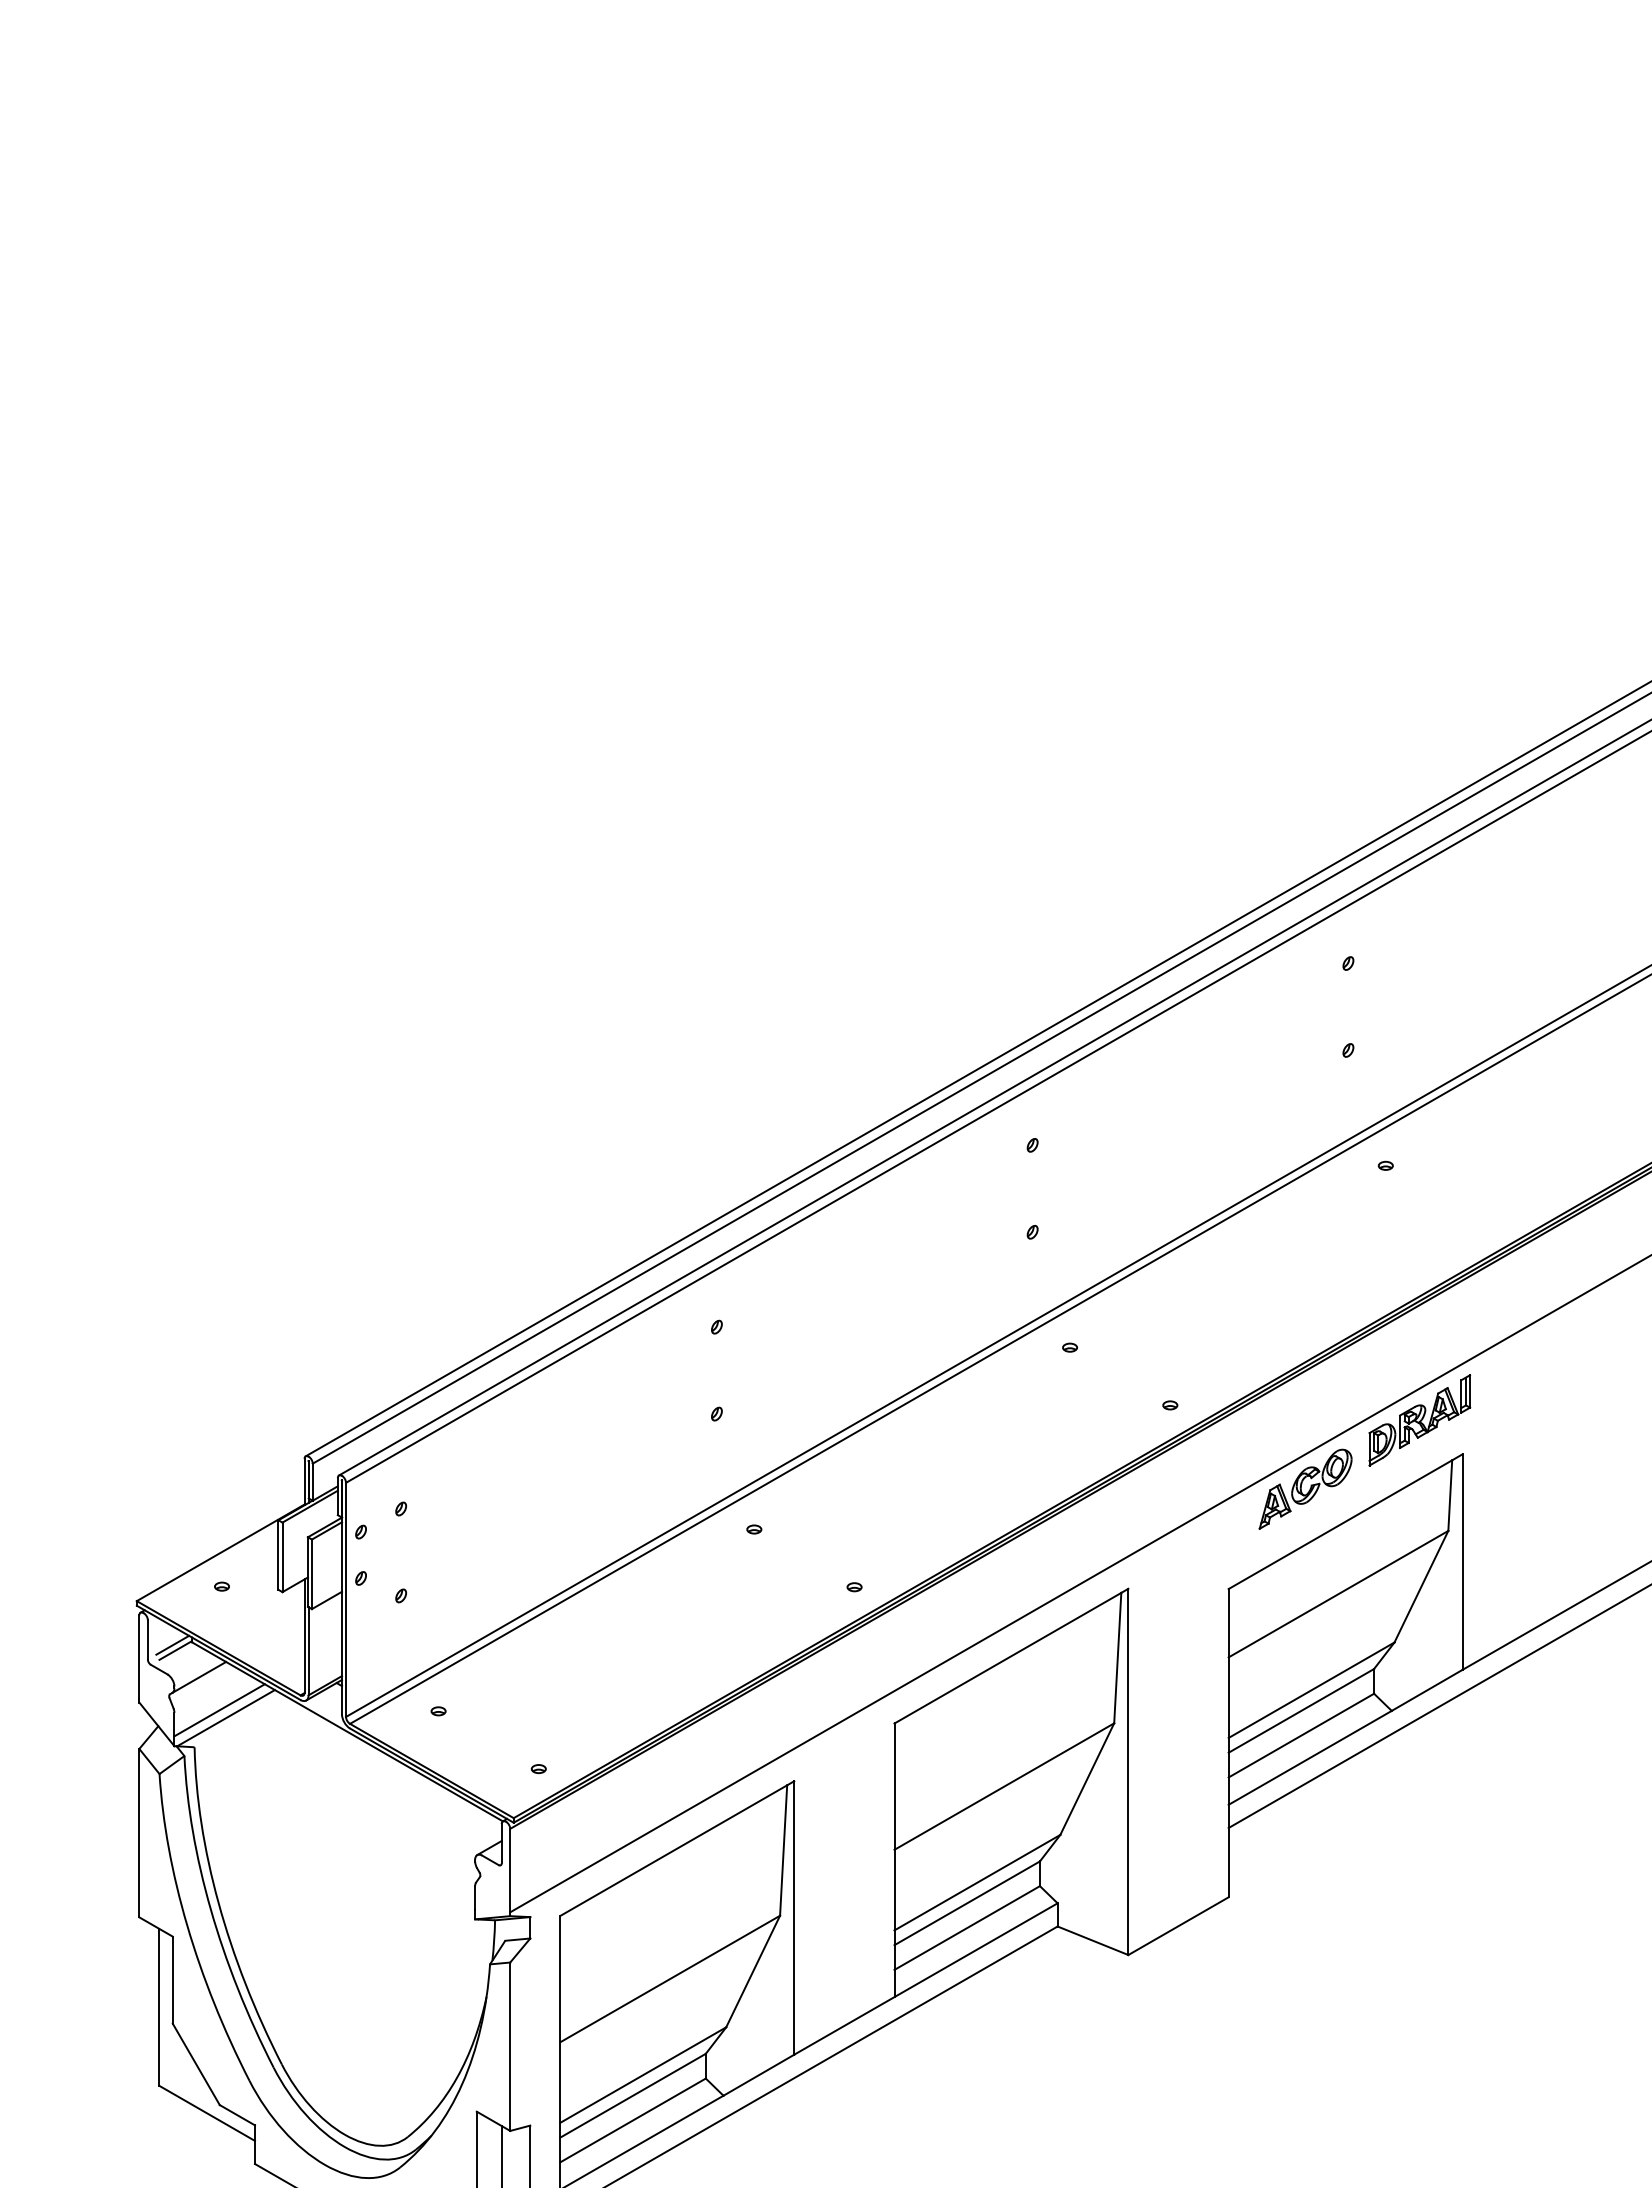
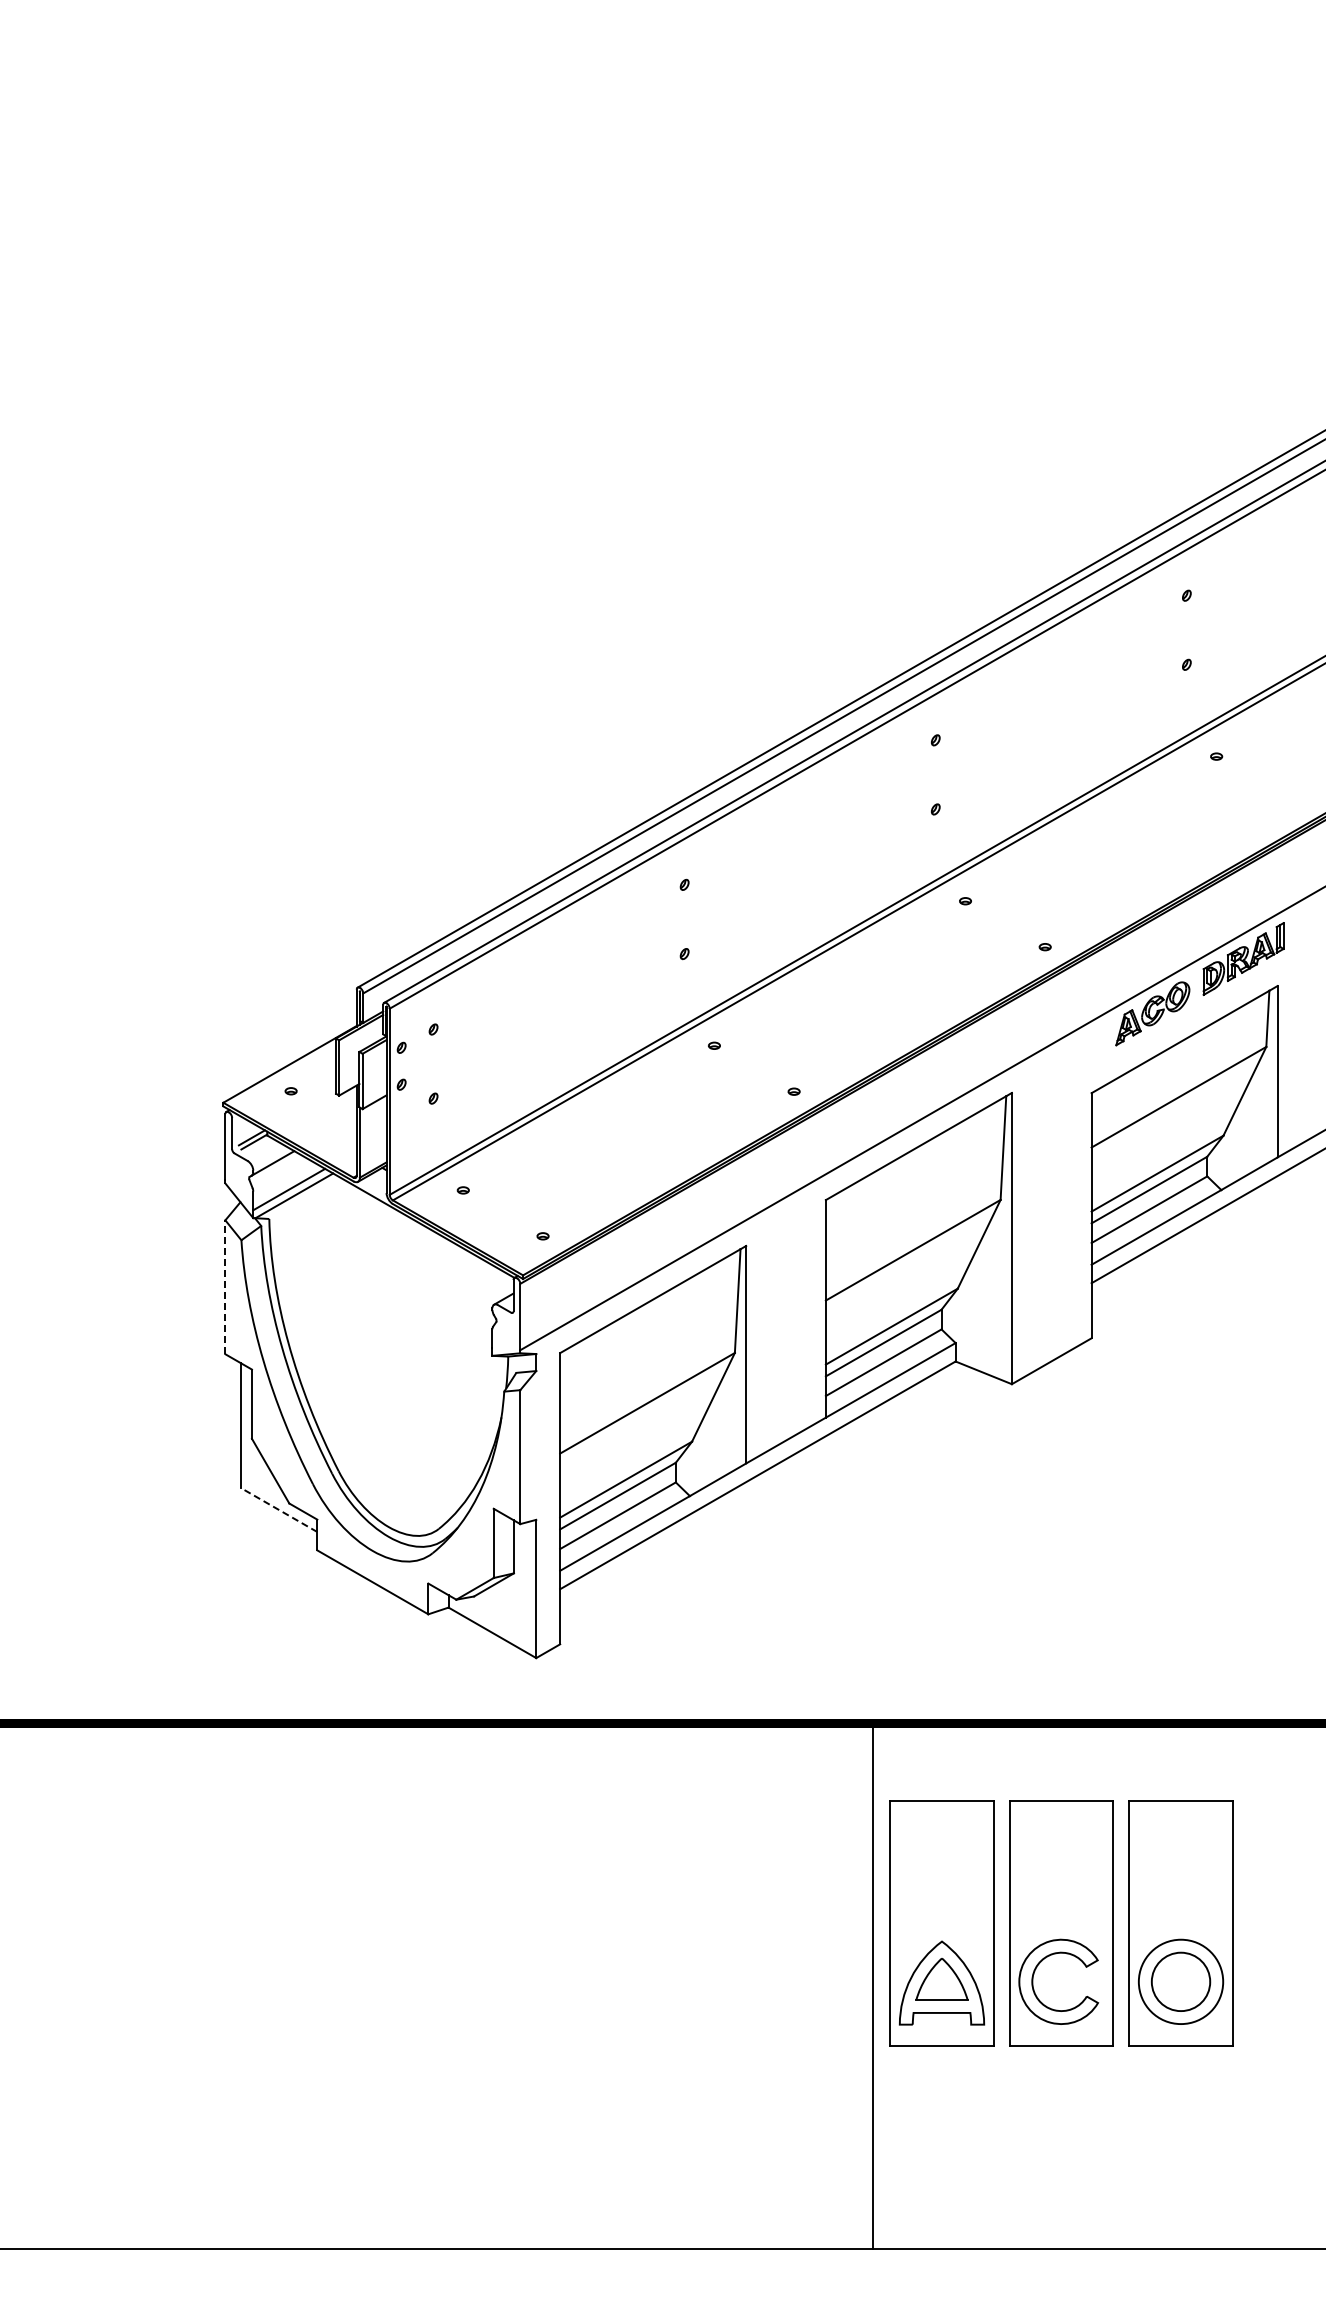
line: (139, 1833) -> (225, 1287), solid -> dashed
line: (207, 2113) -> (279, 1510), solid -> dashed

